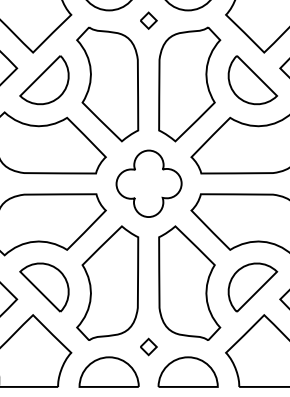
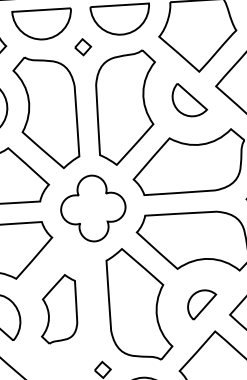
part: (252, 80) -> (189, 100), size x0.7
part: (107, 282) -> (58, 308), size x0.6
part: (252, 287) -> (201, 304), size x0.6

